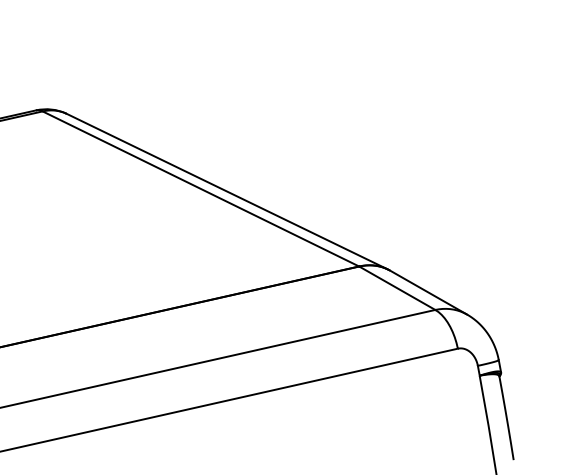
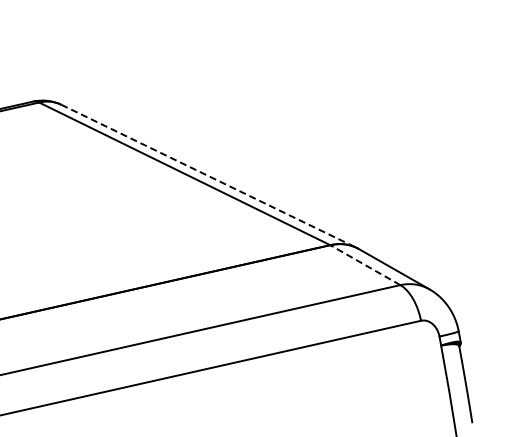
line: (227, 191) -> (209, 176), solid -> dashed
line: (396, 287) -> (364, 264), solid -> dashed

